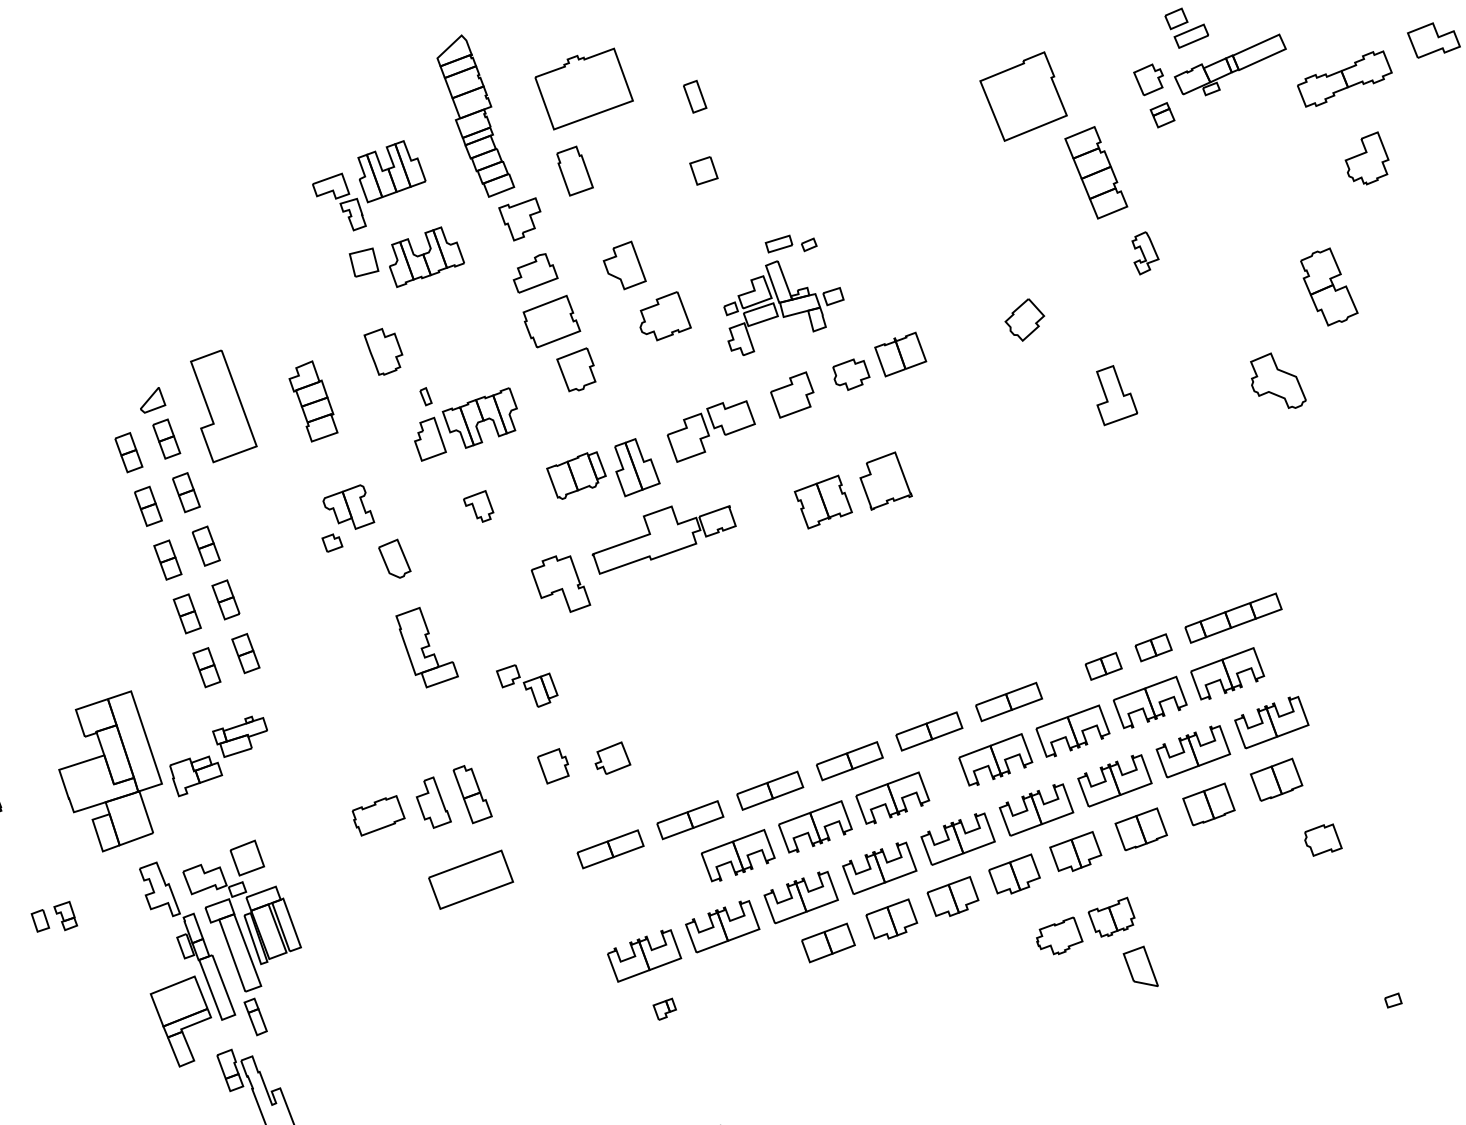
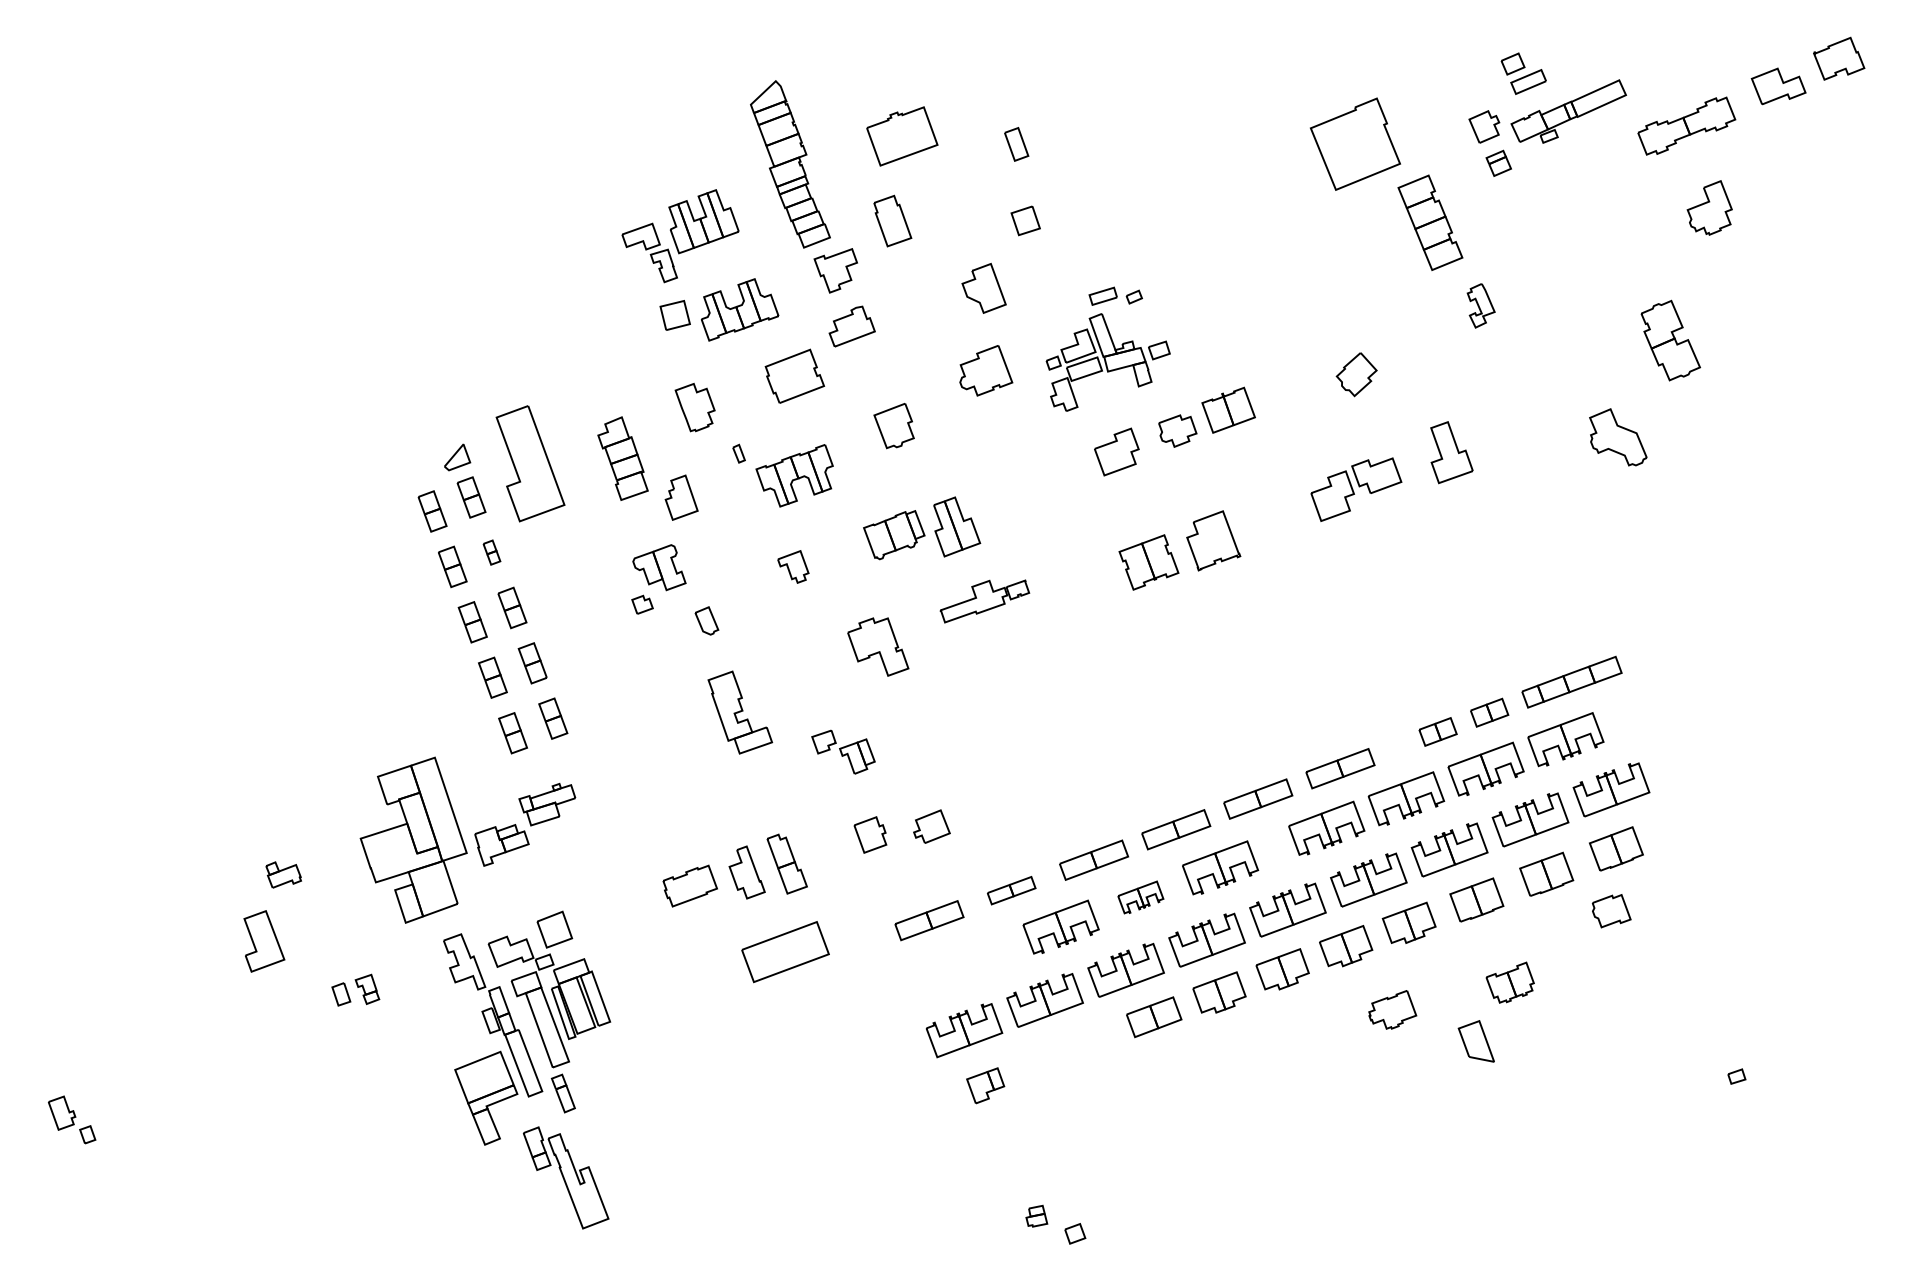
part: (584, 89) -> (902, 136), size x0.7
part: (624, 264) -> (983, 287), moved
part: (551, 320) -> (794, 375), moved
part: (711, 431) -> (1356, 489), moved
part: (430, 439) -> (681, 497), moved
part: (185, 492) -> (491, 552), size x0.6
part: (663, 539) -> (984, 601), size x0.6
part: (394, 558) -> (706, 620), size x0.7
part: (690, 820) -> (1011, 890), size x0.7
part: (815, 826) -> (1140, 897), size x0.6
part: (1323, 840) -> (1611, 911), moved
part: (1110, 917) -> (1509, 982), moved
part: (663, 1009) -> (984, 1085), size x1.6

